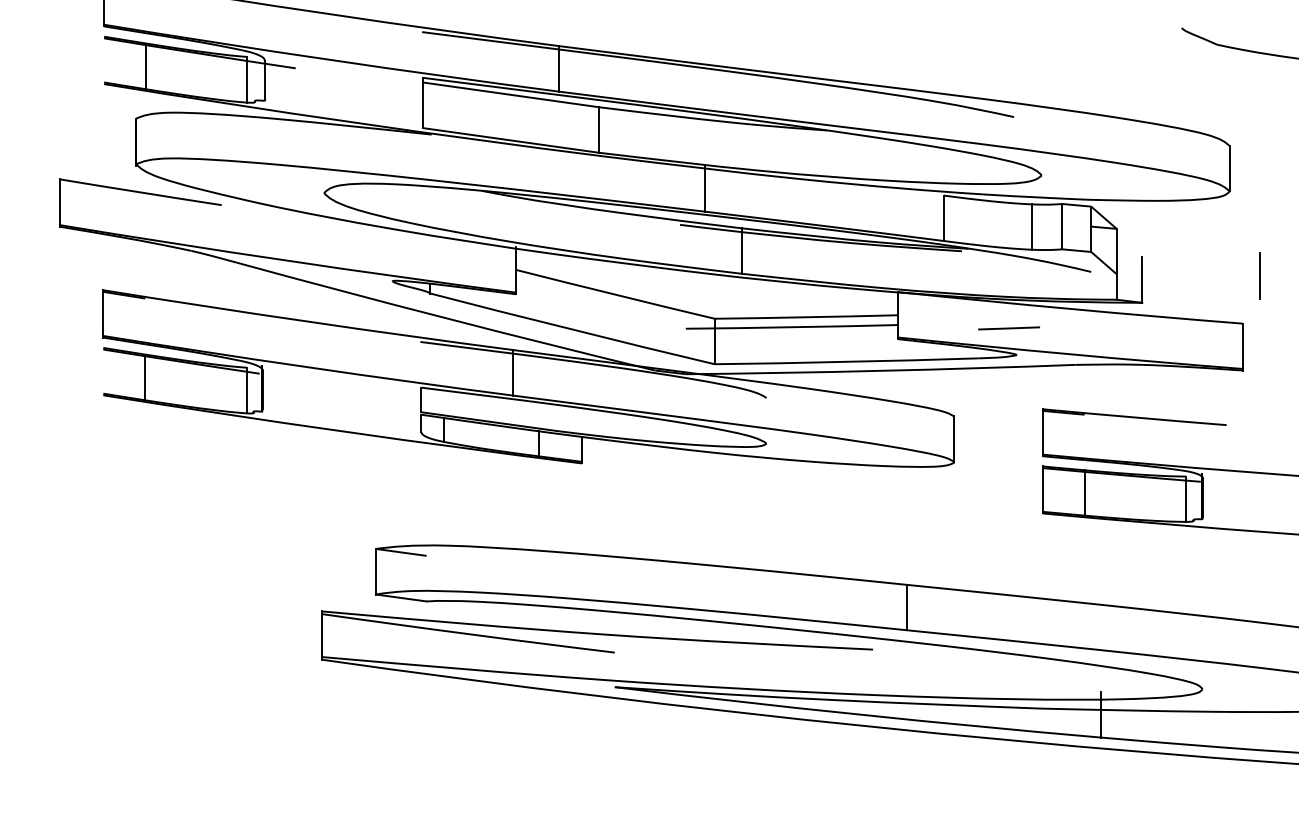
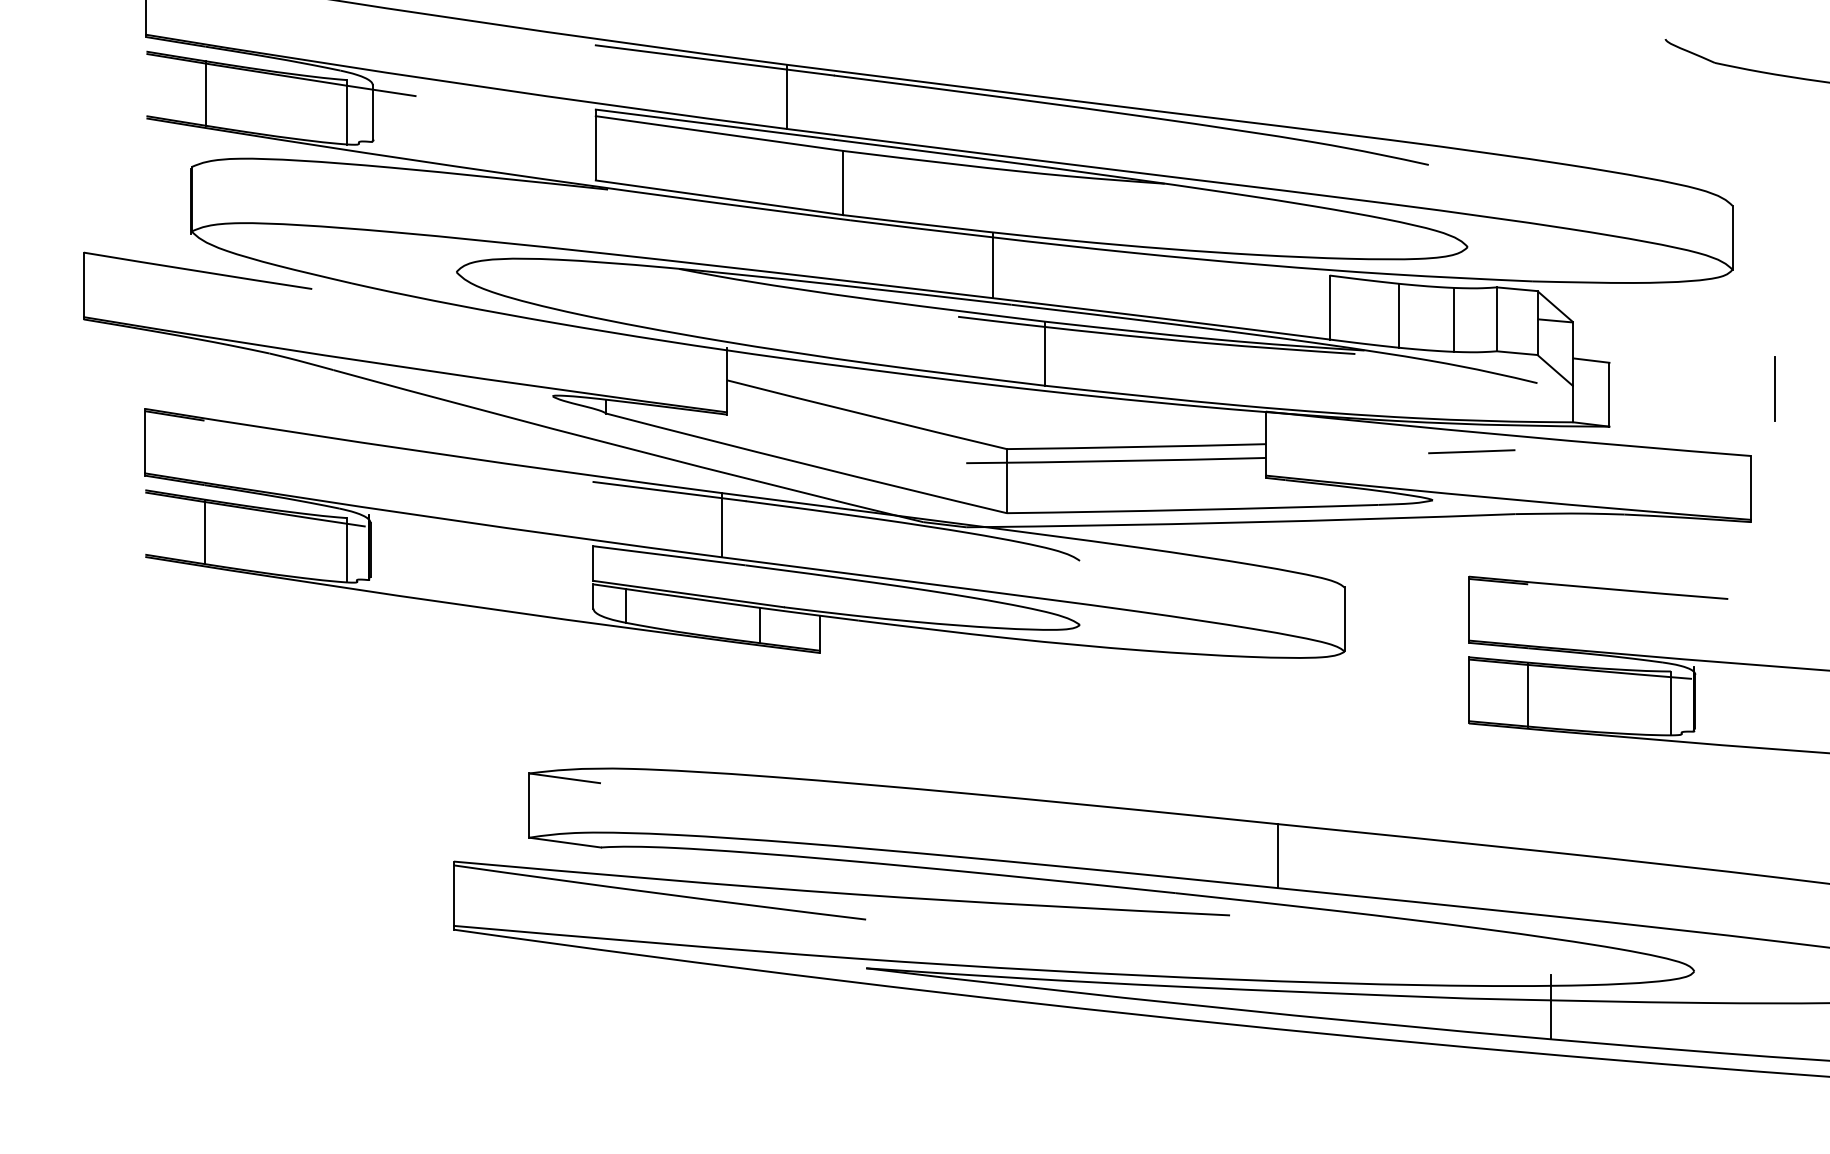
line: (993, 223) -> (1399, 315), added
line: (1129, 255) -> (1591, 360), added
line: (1008, 328) -> (1471, 451), moved

